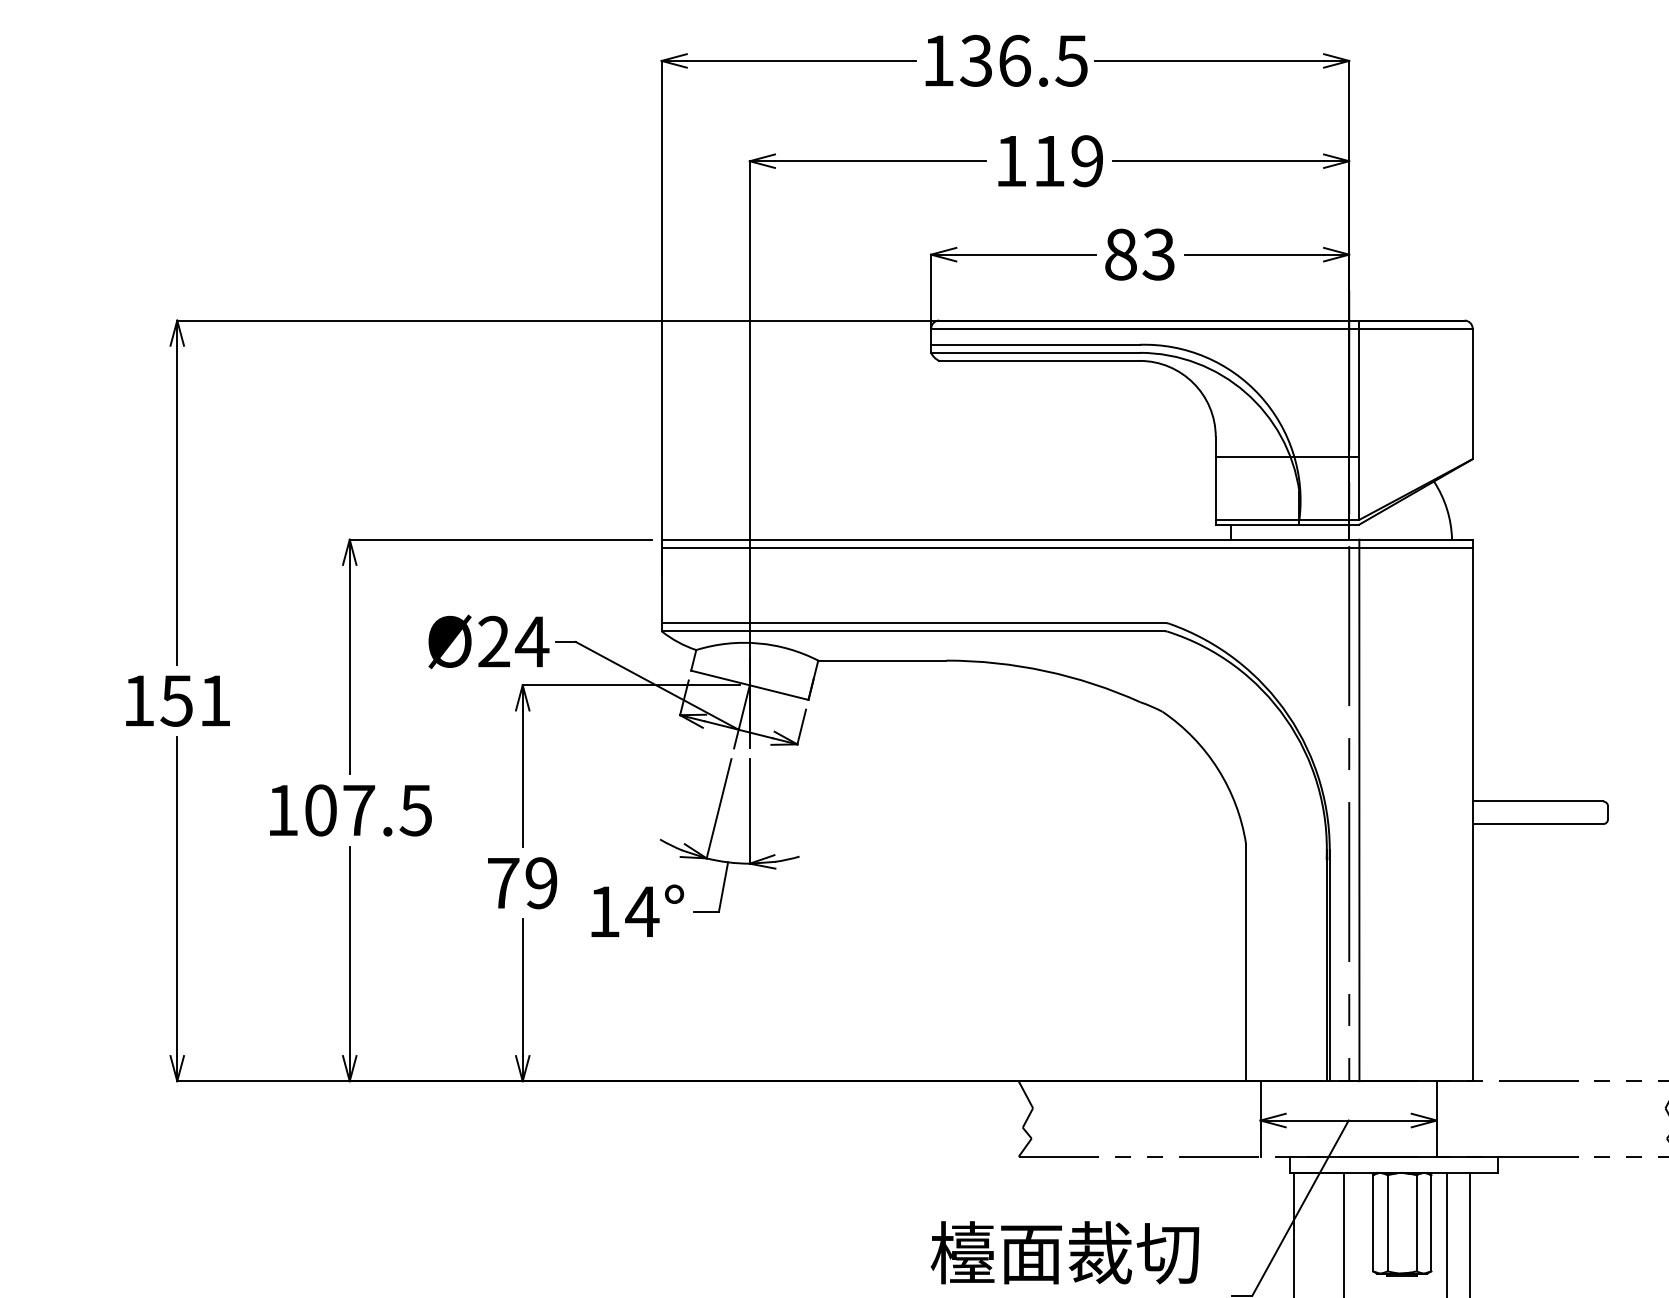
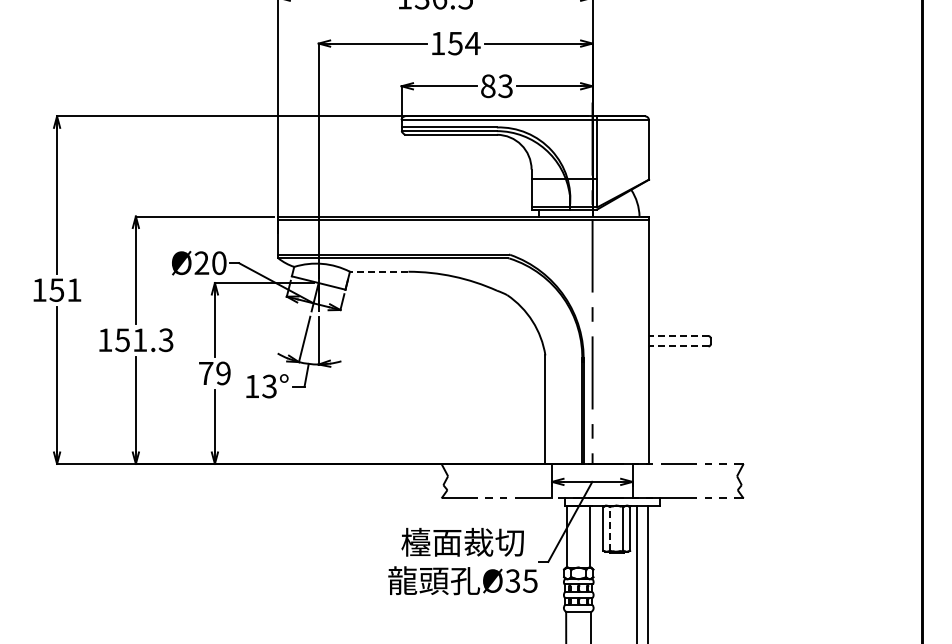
text: (1068, 161) -> (464, 43), 119 -> 154
text: (532, 642) -> (219, 263), 24 -> 20
line: (880, 660) -> (378, 271), solid -> dashed
line: (1537, 802) -> (678, 336), solid -> dashed
text: (368, 808) -> (144, 339), 107.5 -> 151.3
line: (1360, 808) -> (597, 339), removed
line: (1537, 824) -> (678, 346), solid -> dashed
text: (642, 911) -> (269, 386), 14° -> 13°
line: (1388, 1222) -> (610, 528), solid -> dashed

